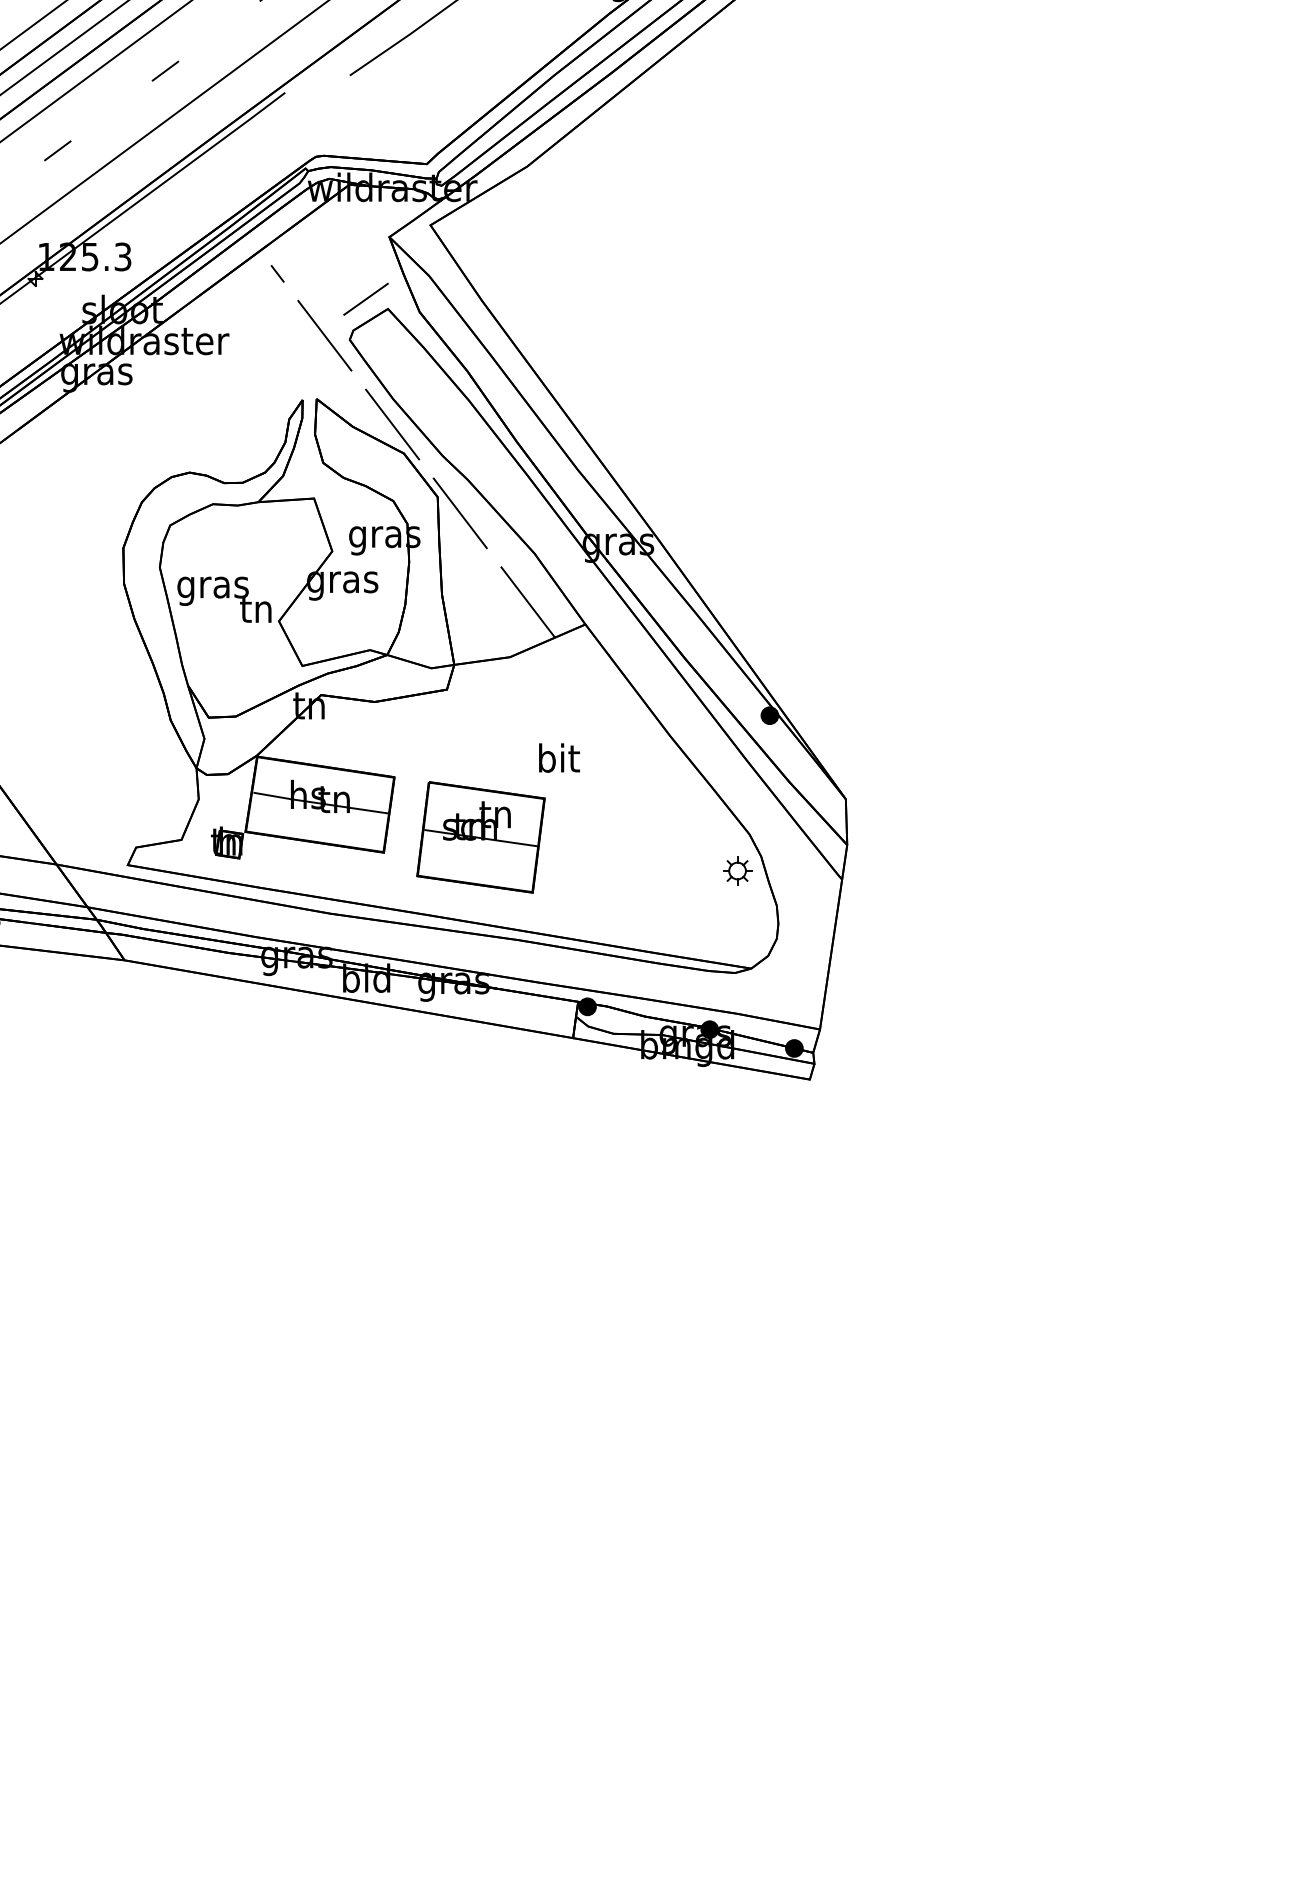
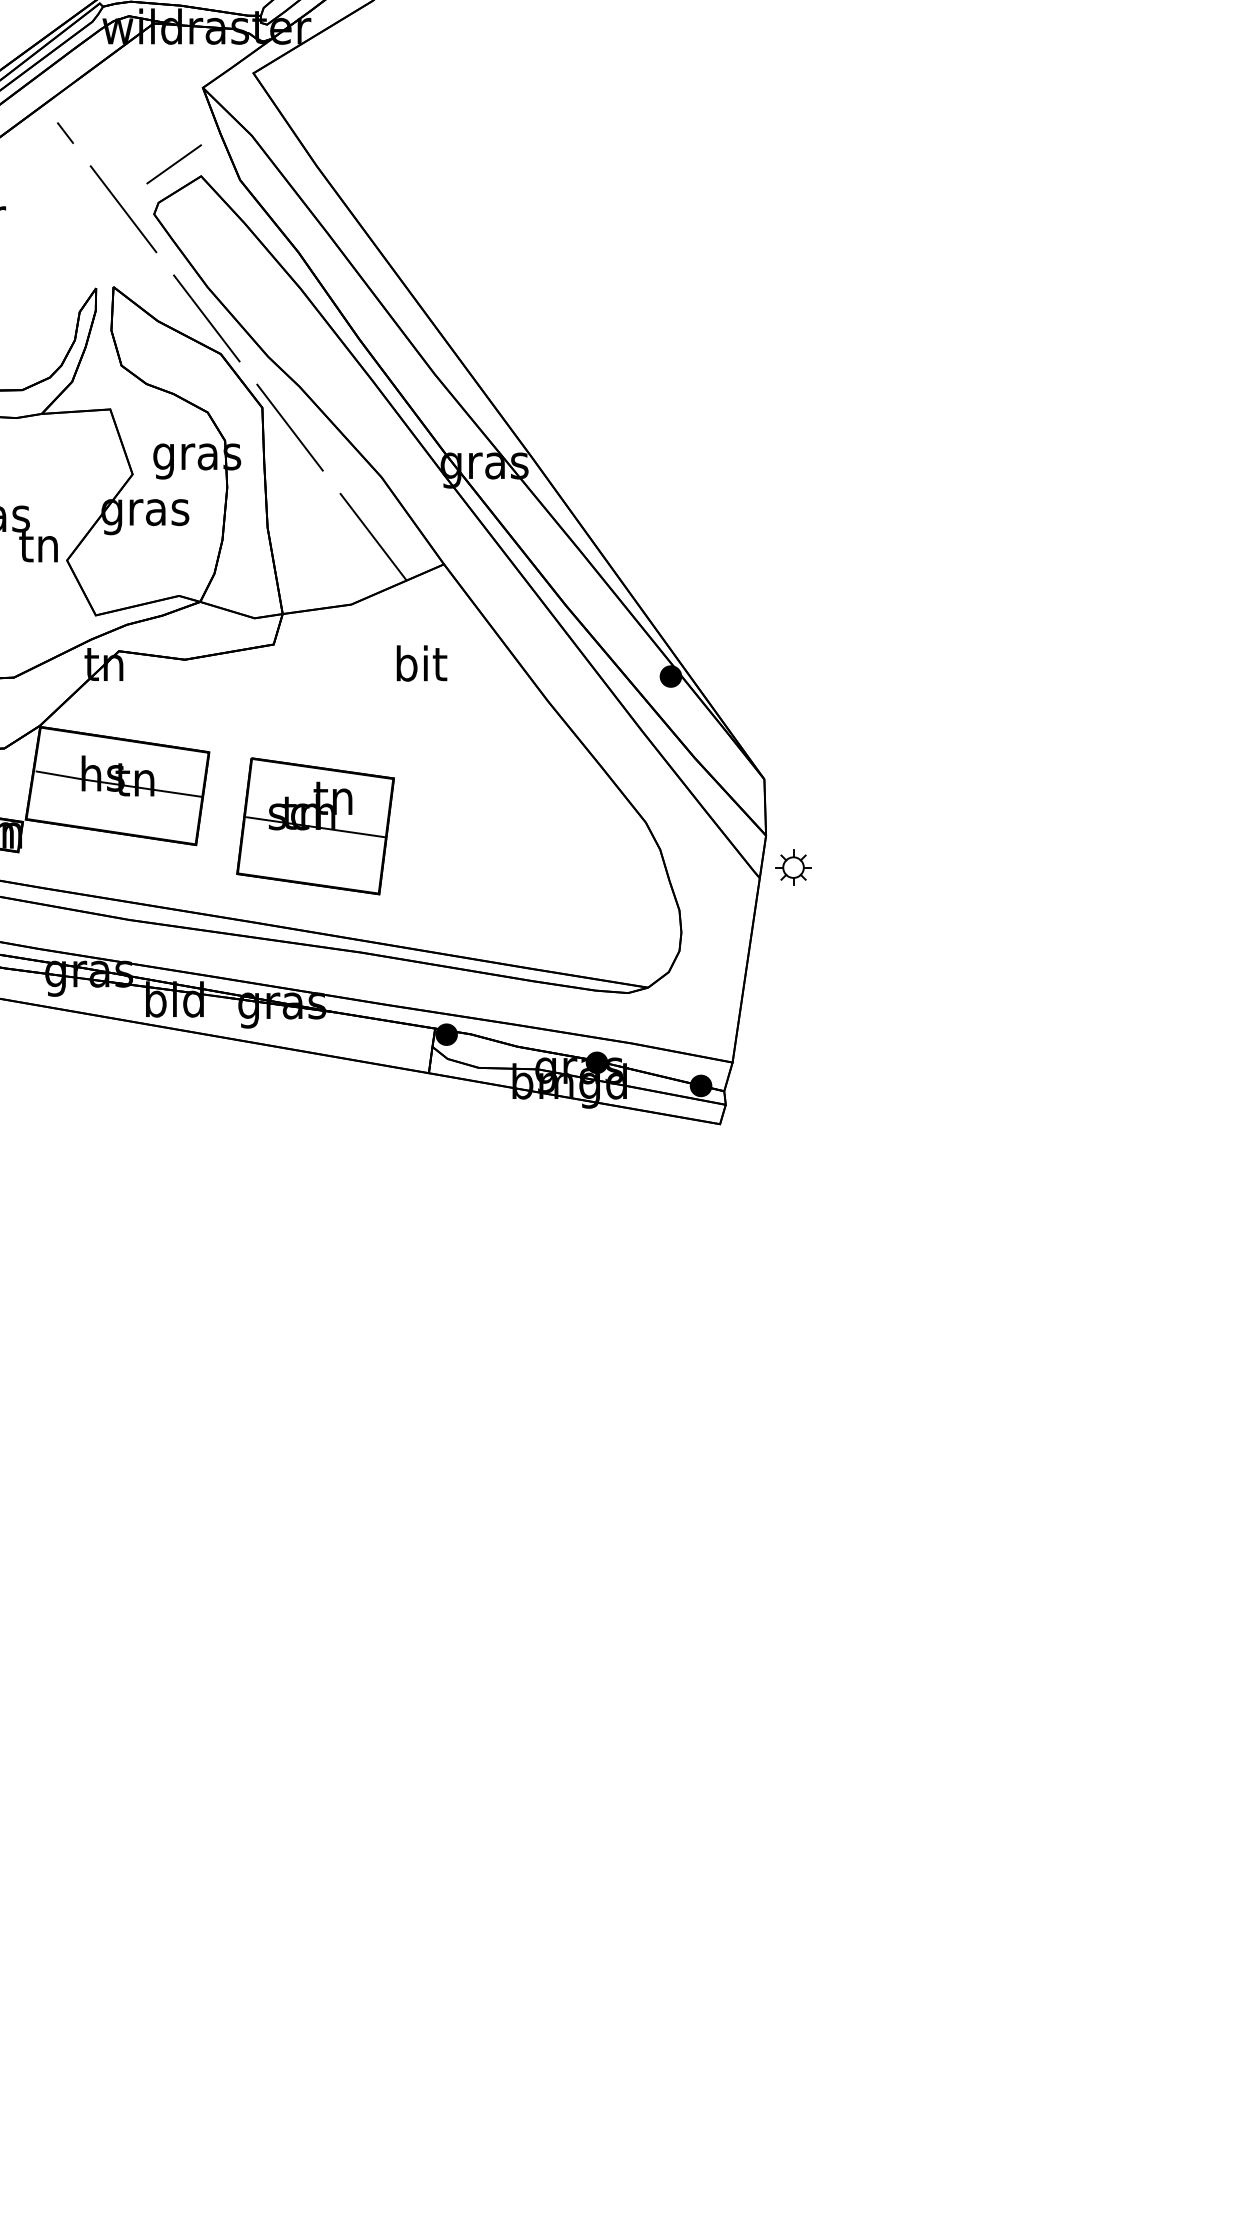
text: (559, 757) -> (421, 662), moved
part: (737, 870) -> (793, 866), moved

